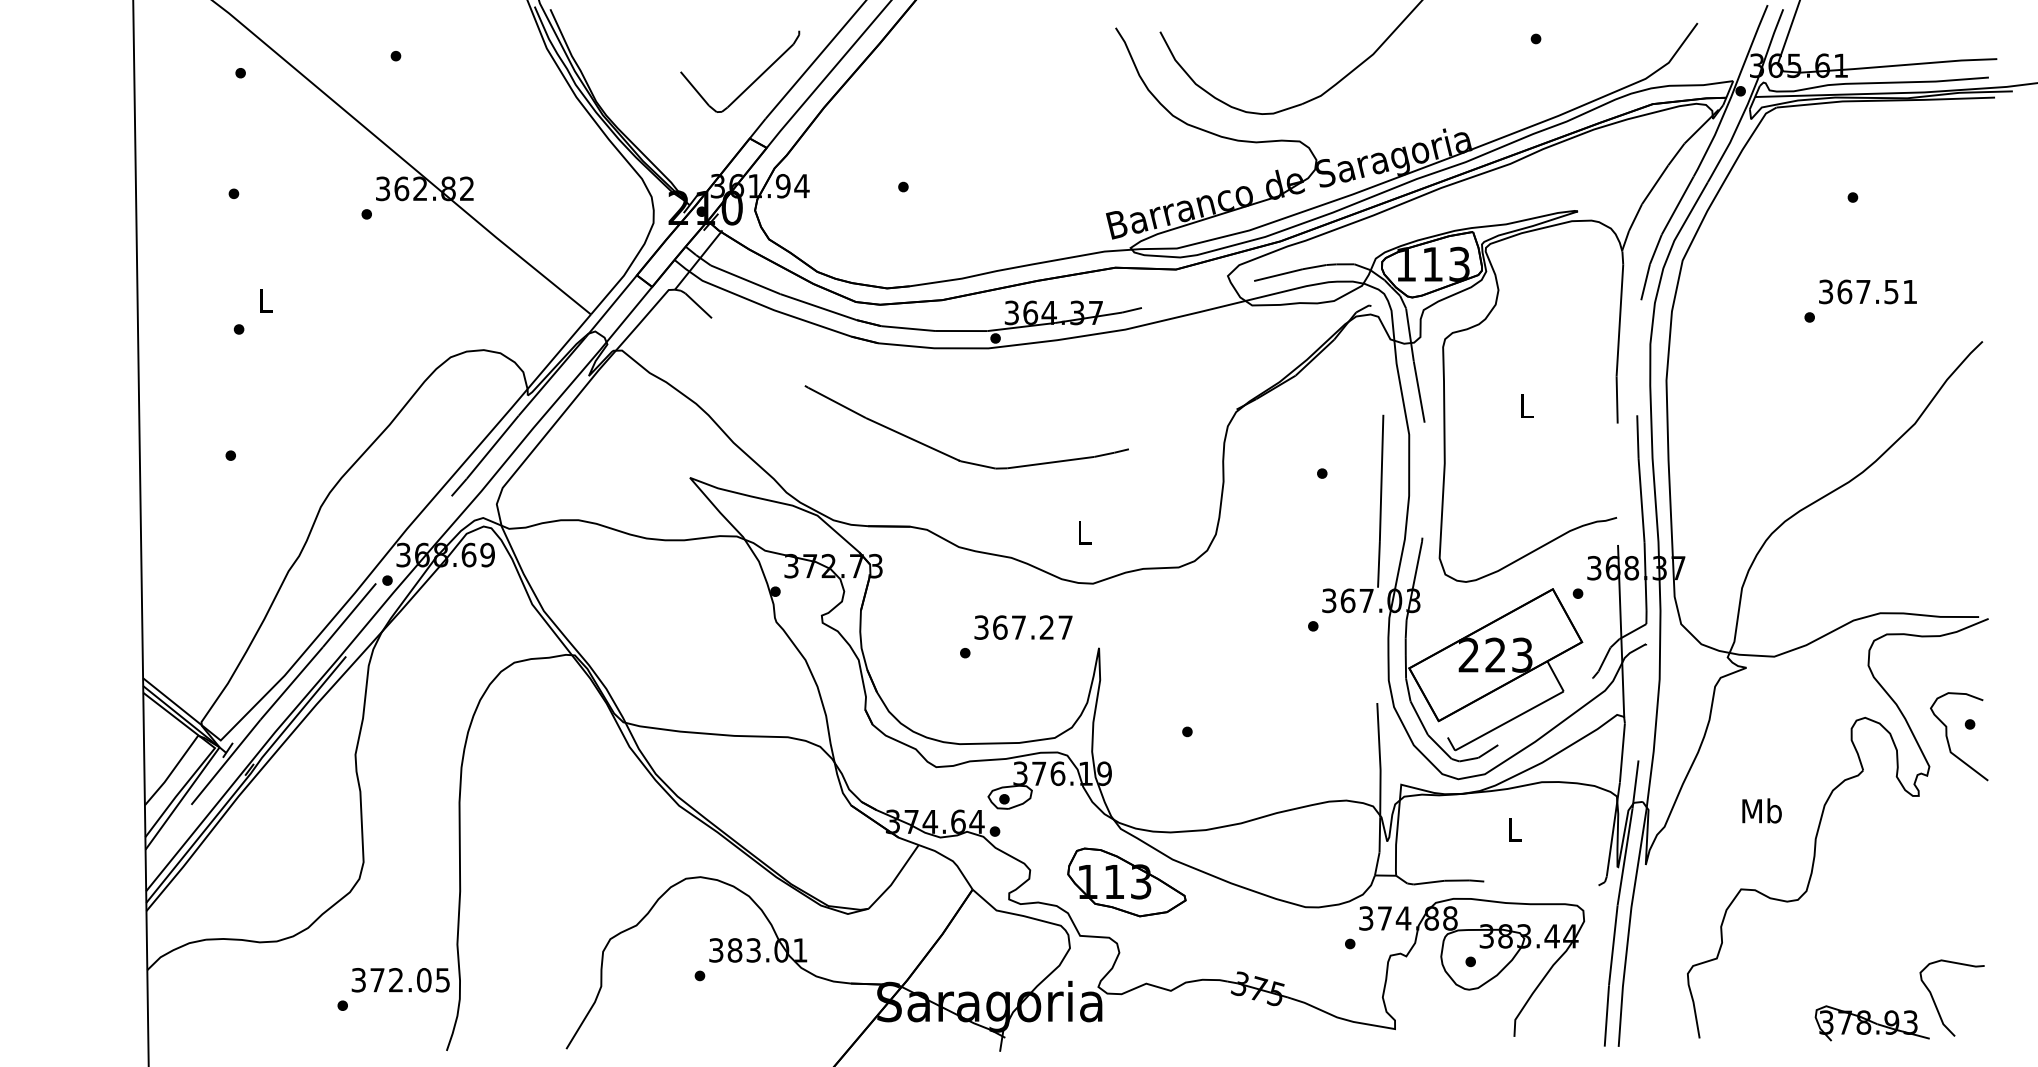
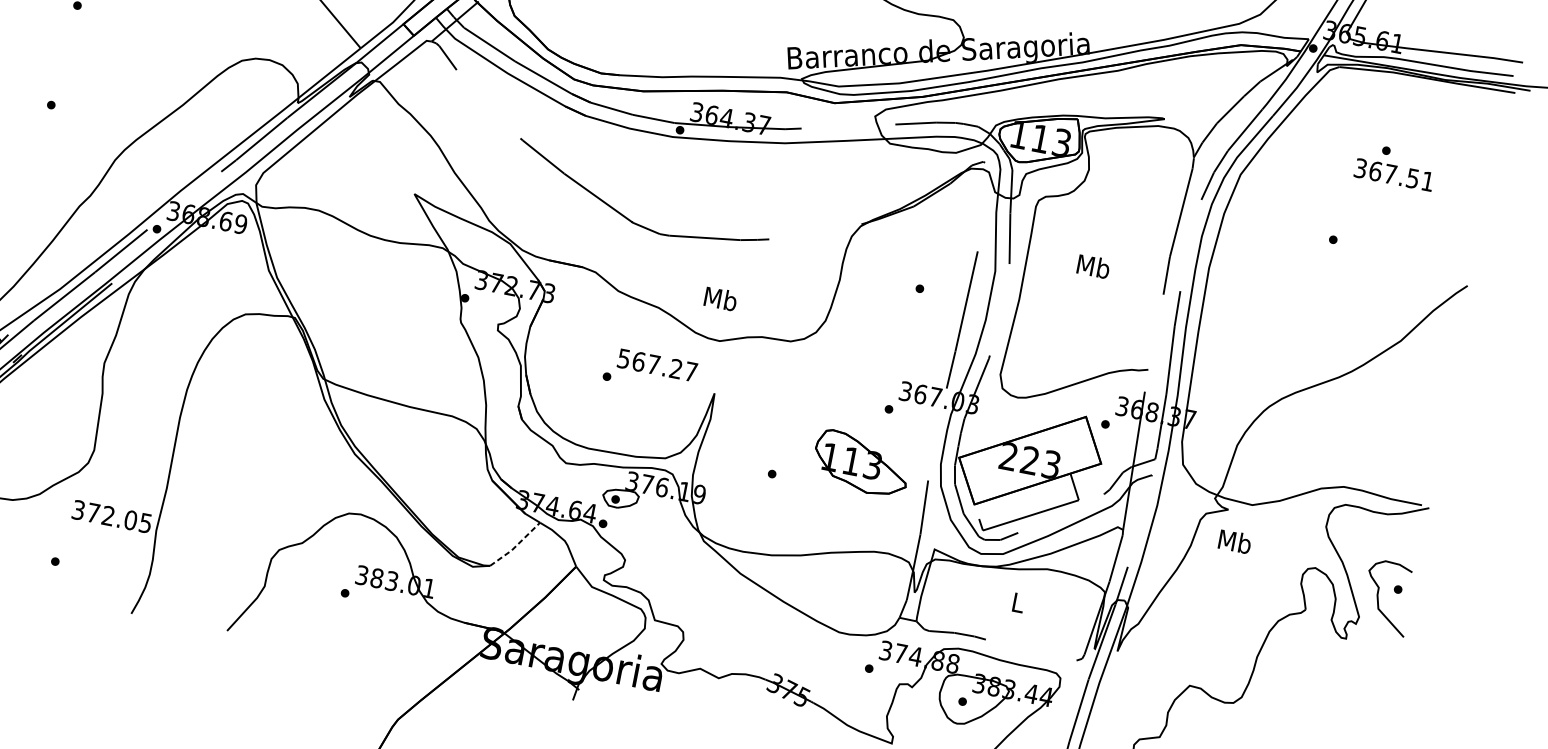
text: (1867, 291) -> (1393, 174), moved
text: (1526, 405) -> (1093, 266), L -> Mb
text: (1084, 532) -> (720, 298), L -> Mb
text: (981, 627) -> (623, 358), 367.27 -> 567.27
text: (1761, 810) -> (1234, 541), moved
line: (895, 878) -> (516, 545), solid -> dashed
part: (1126, 882) -> (861, 463), moved
text: (400, 980) -> (111, 516), moved

